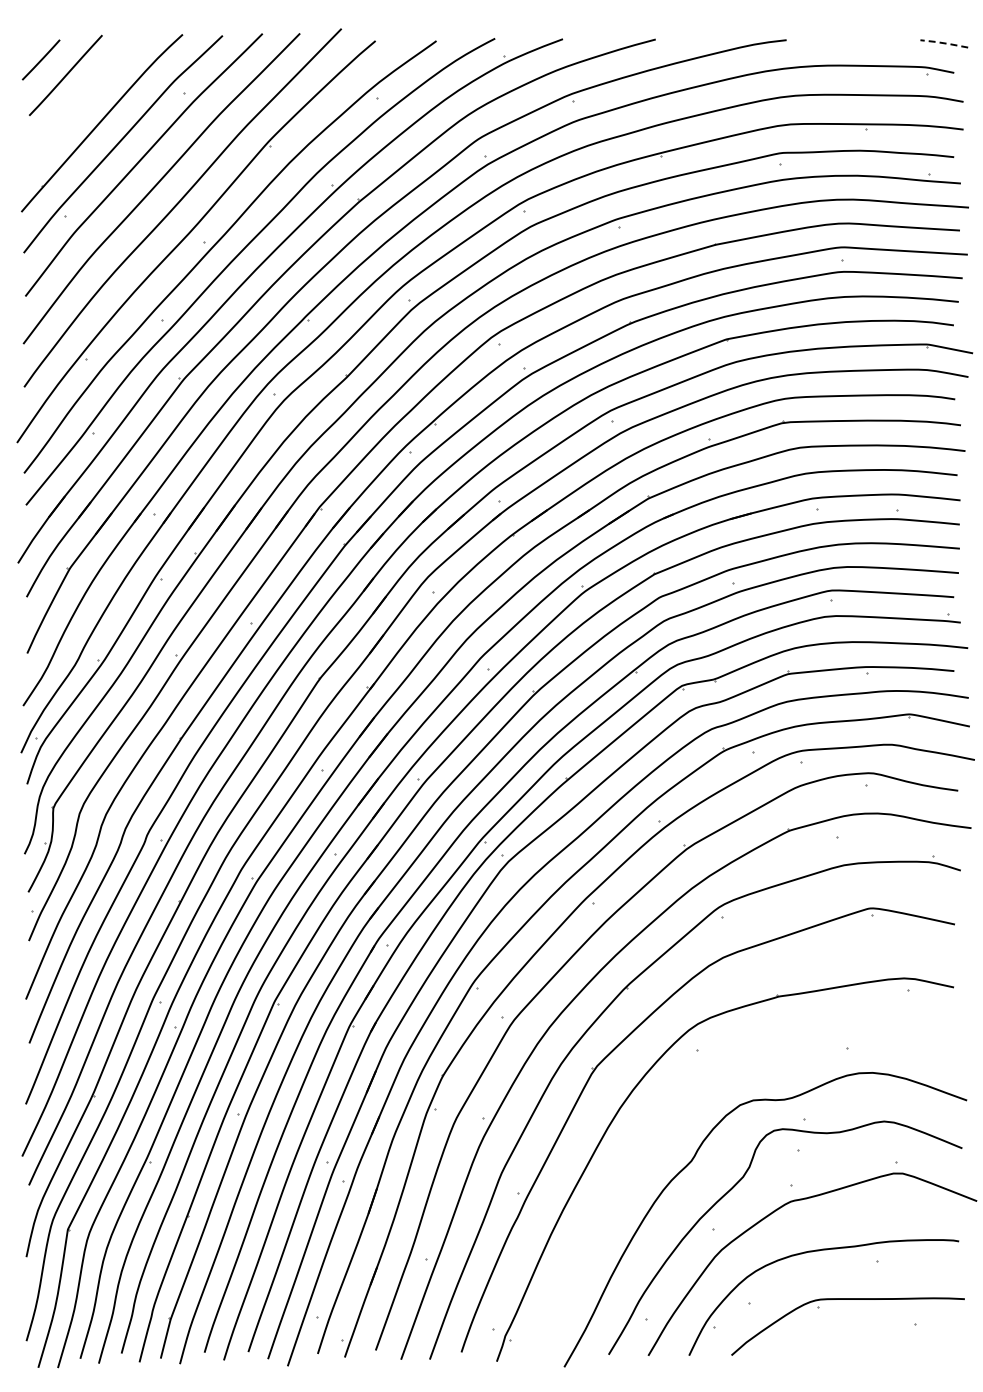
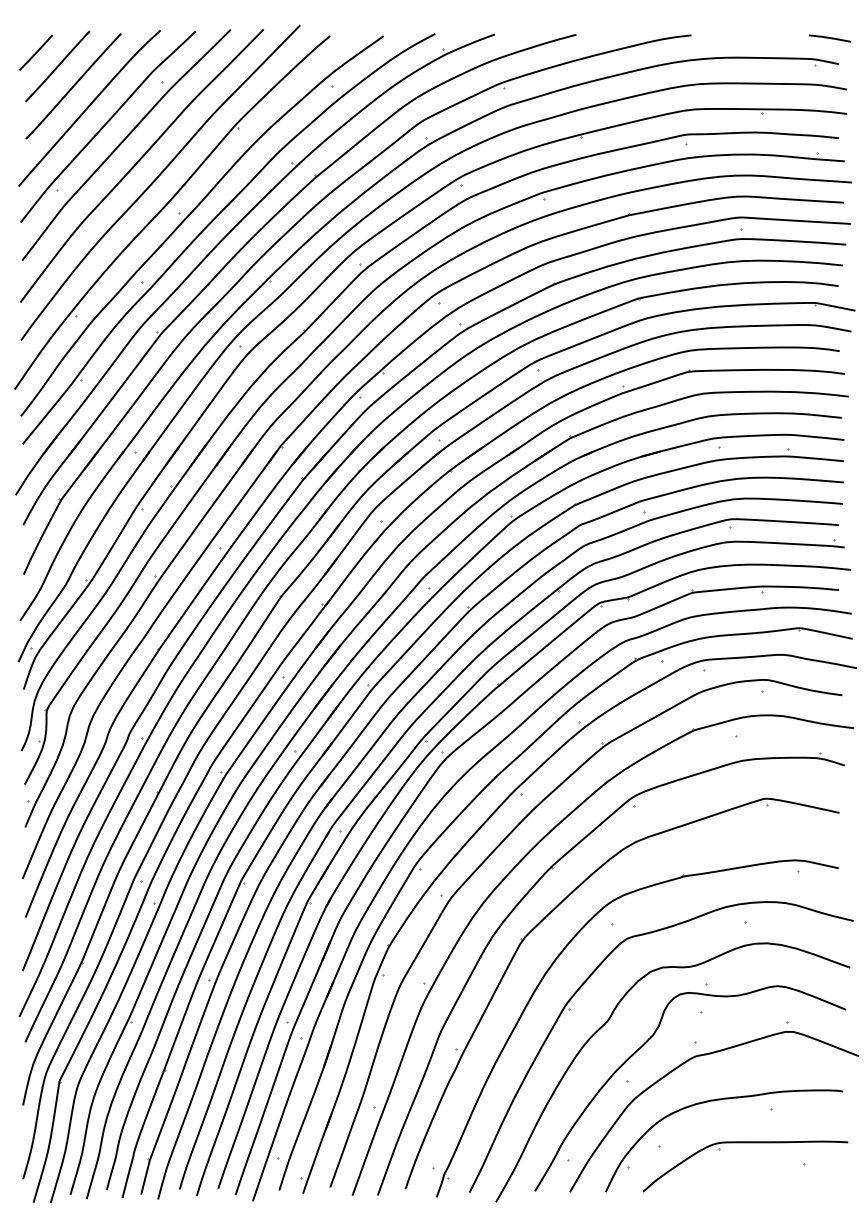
line: (944, 43) -> (830, 38), dashed -> solid
line: (83, 98) -> (73, 86), added
part: (648, 1148) -> (570, 1009), added

